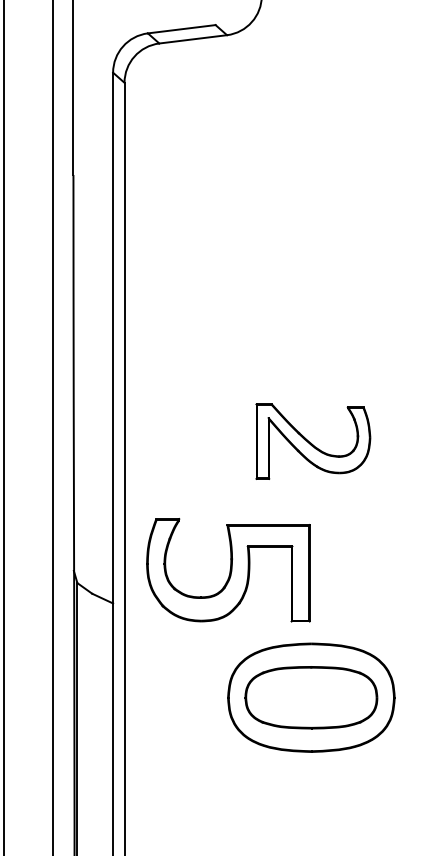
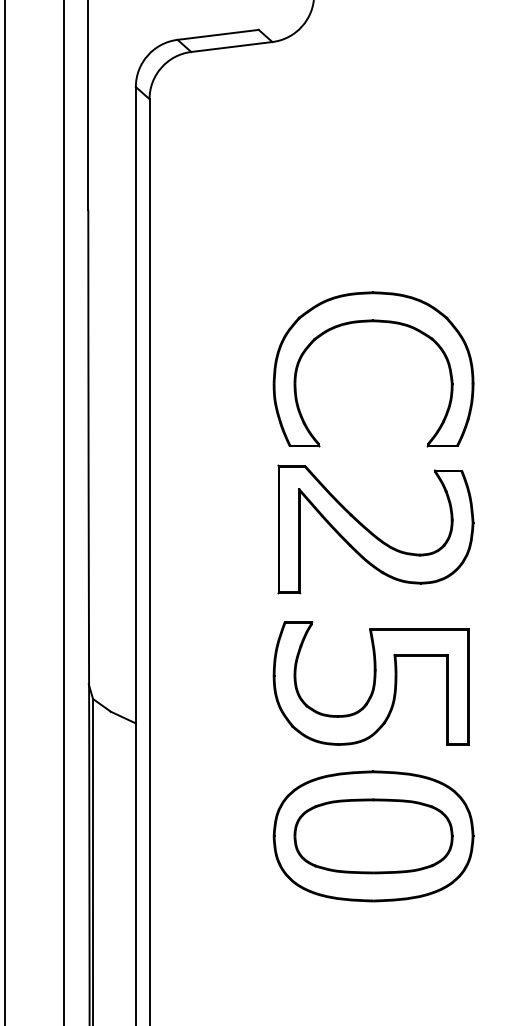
part: (313, 269) -> (376, 322), added
part: (313, 441) -> (376, 529), size x1.43
part: (228, 570) -> (371, 683), moved

